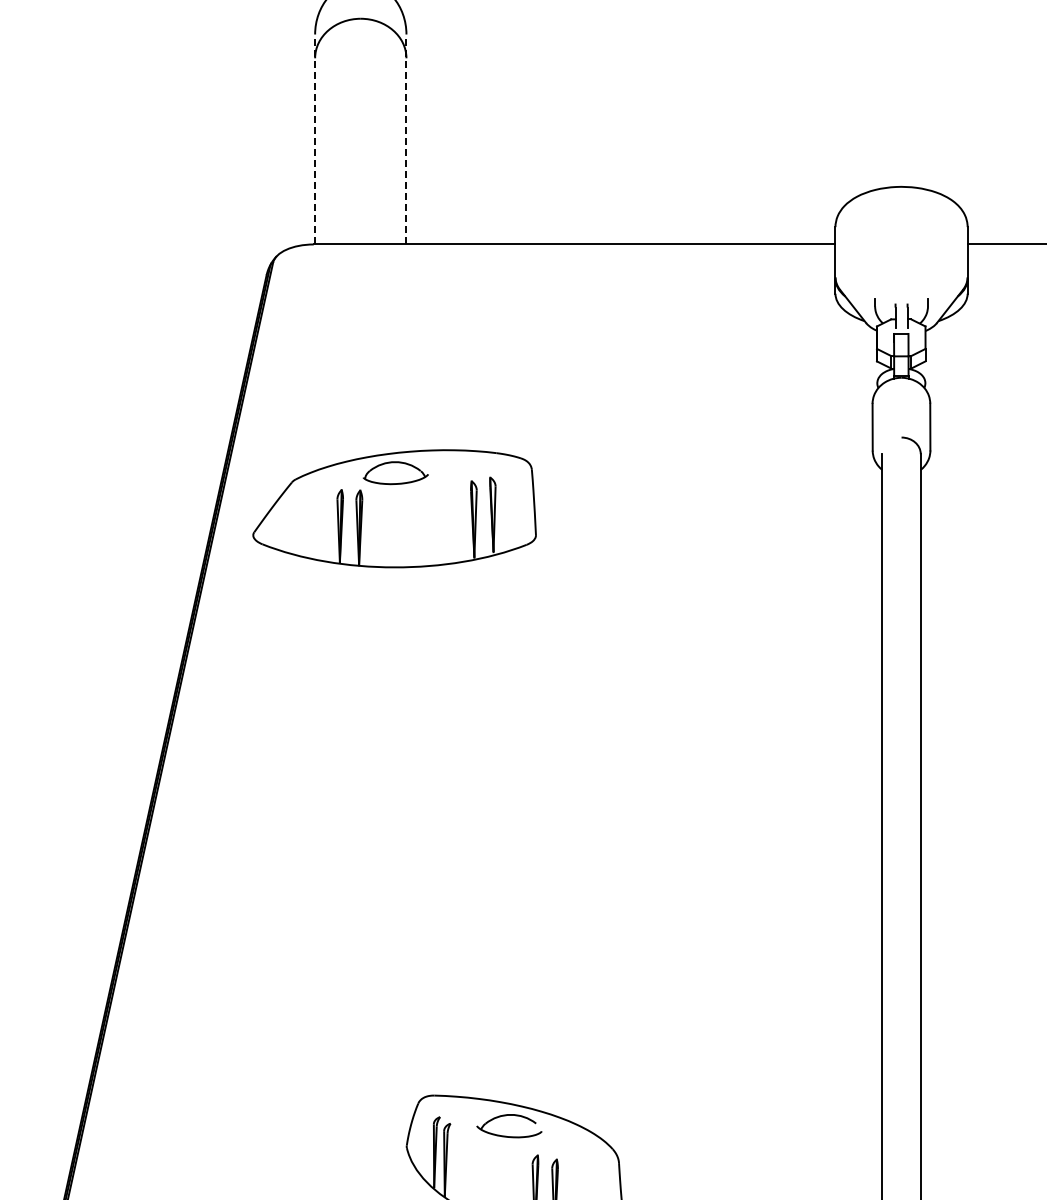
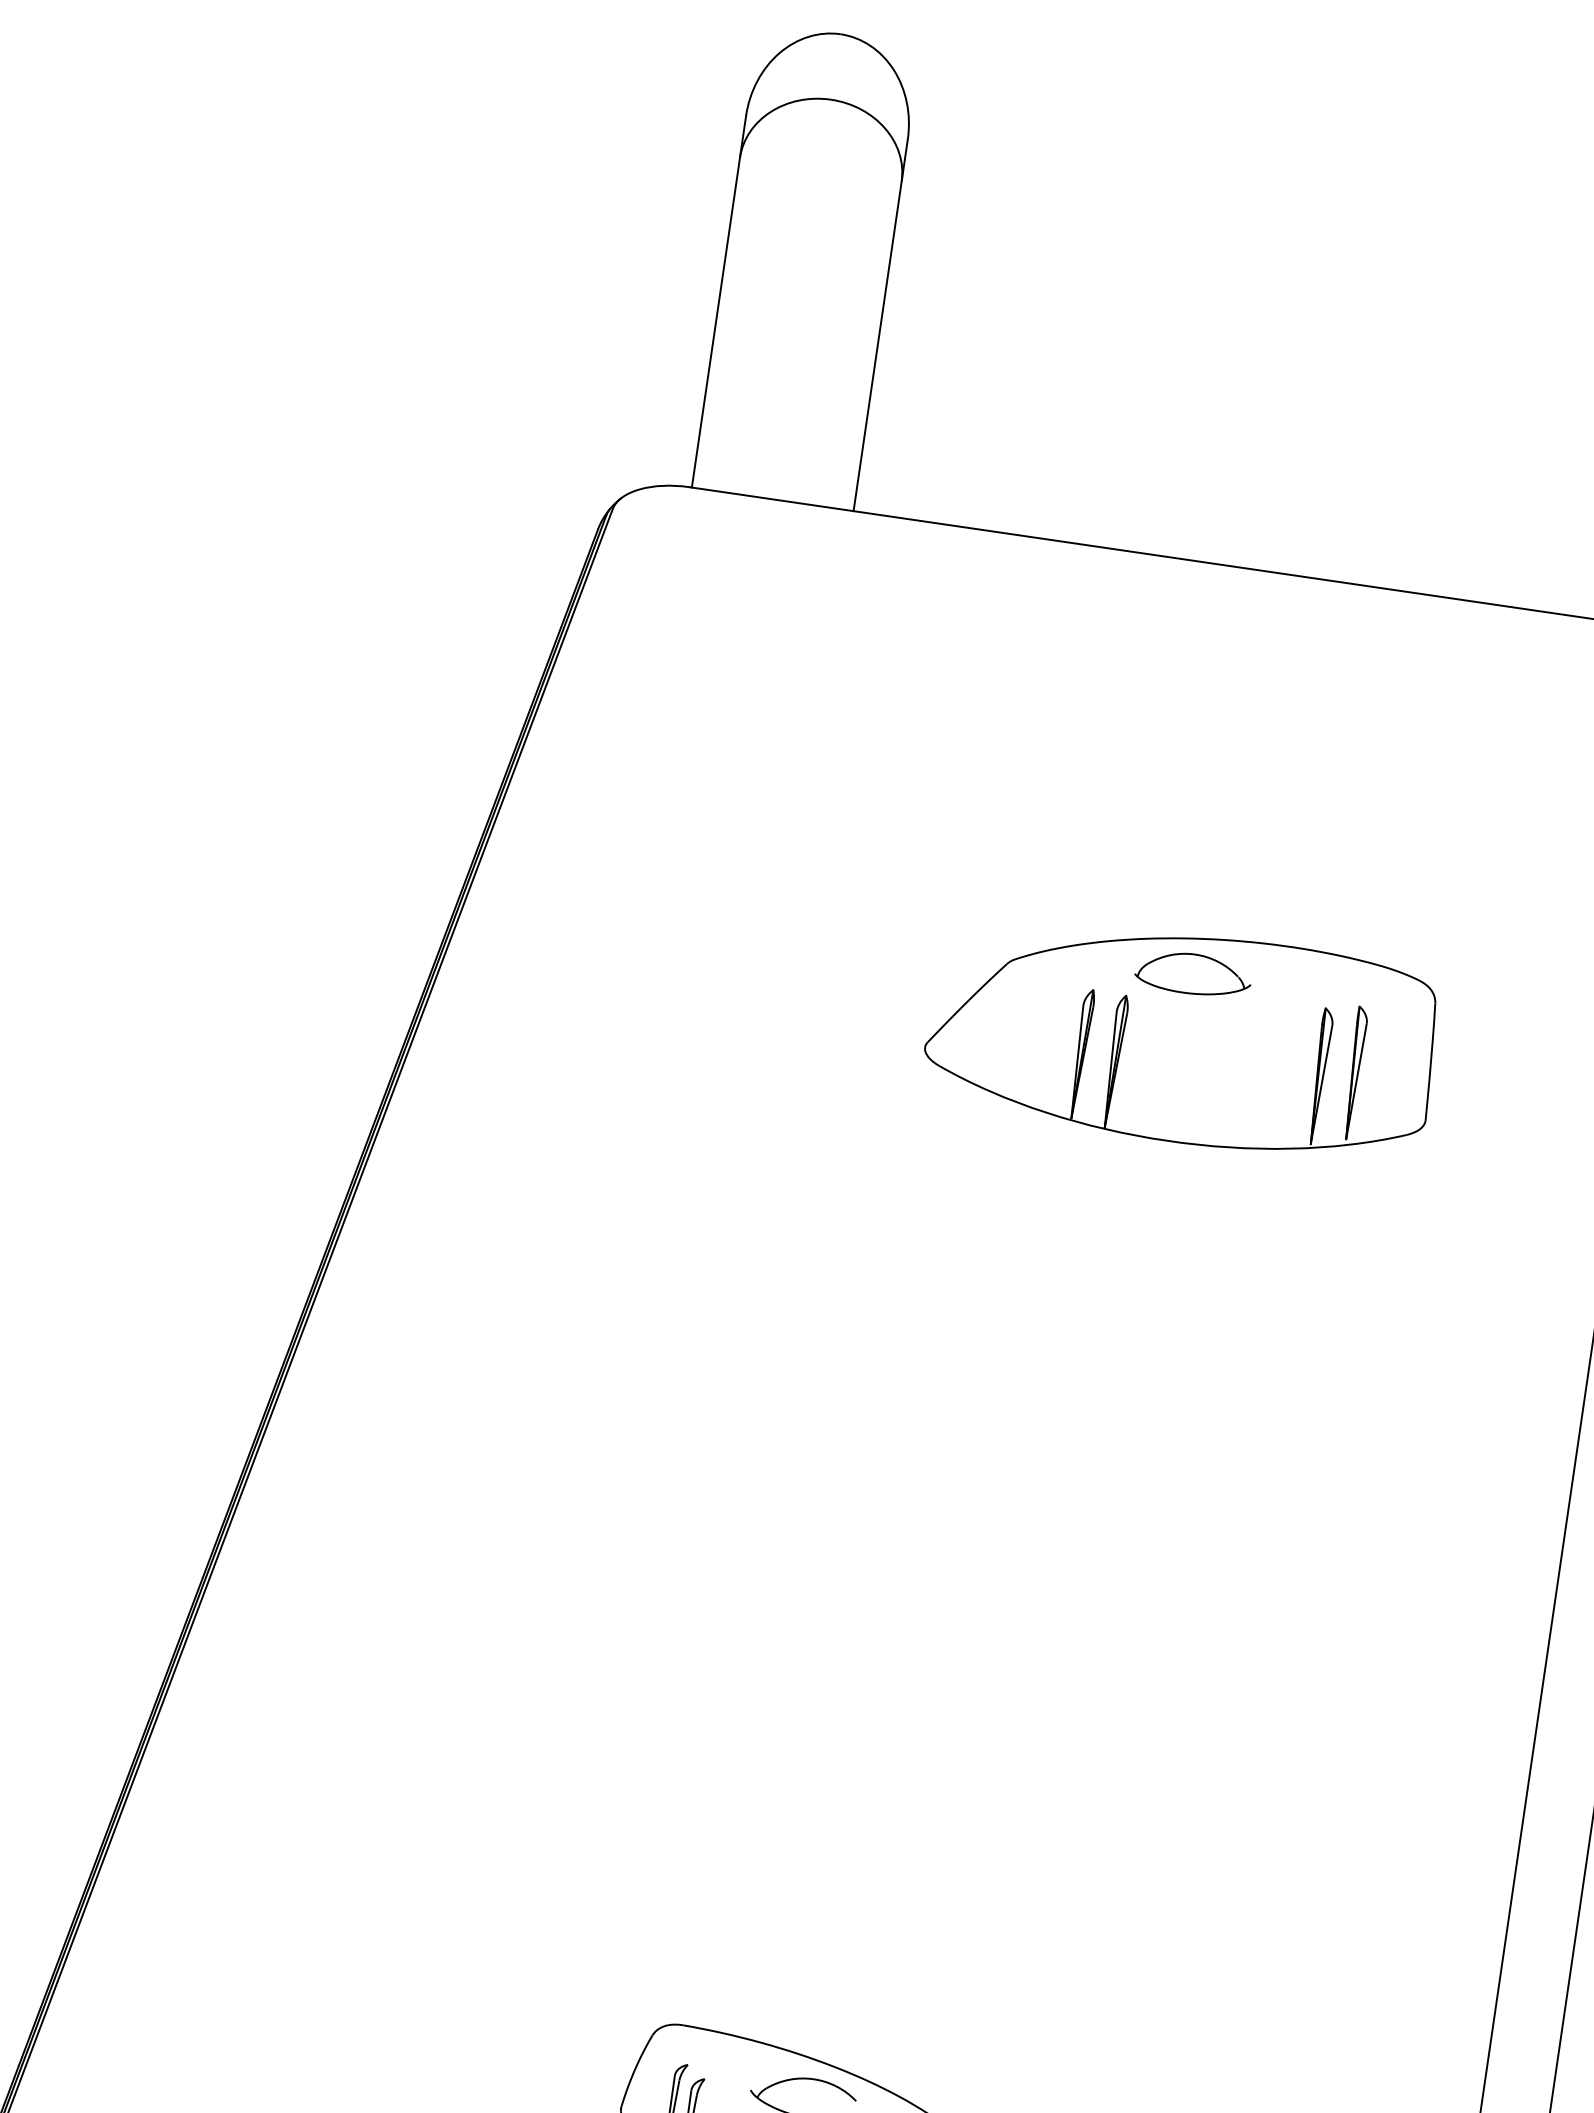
line: (315, 139) -> (719, 301), dashed -> solid
line: (406, 139) -> (880, 325), dashed -> solid
part: (394, 508) -> (1182, 1036), moved

